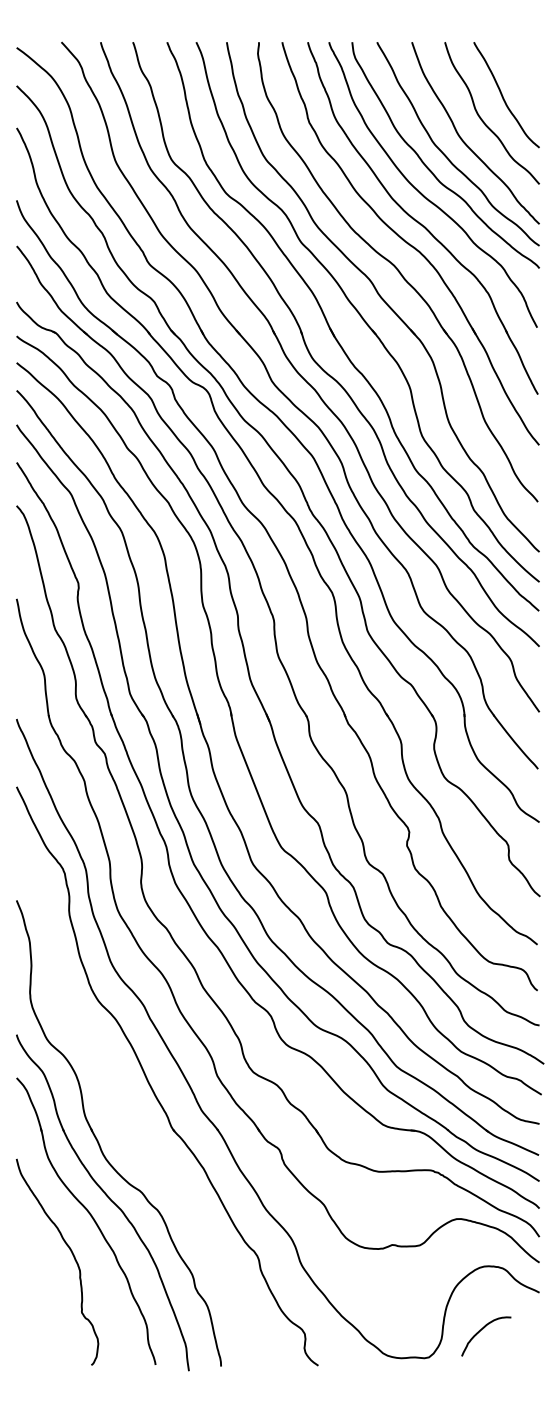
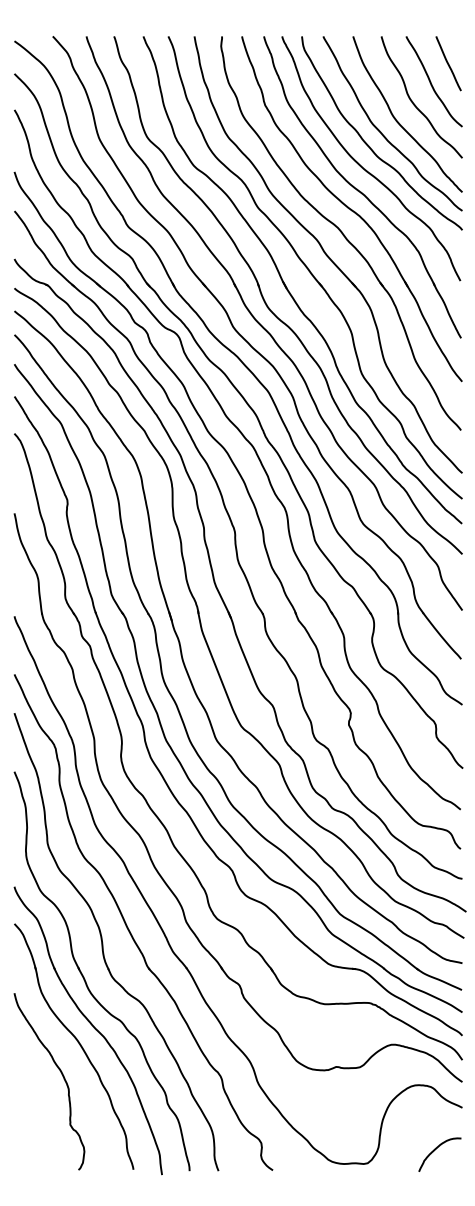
line: (523, 74) -> (448, 64), added
part: (120, 1101) -> (103, 944), added
curve: (483, 1329) -> (437, 1148), moved

